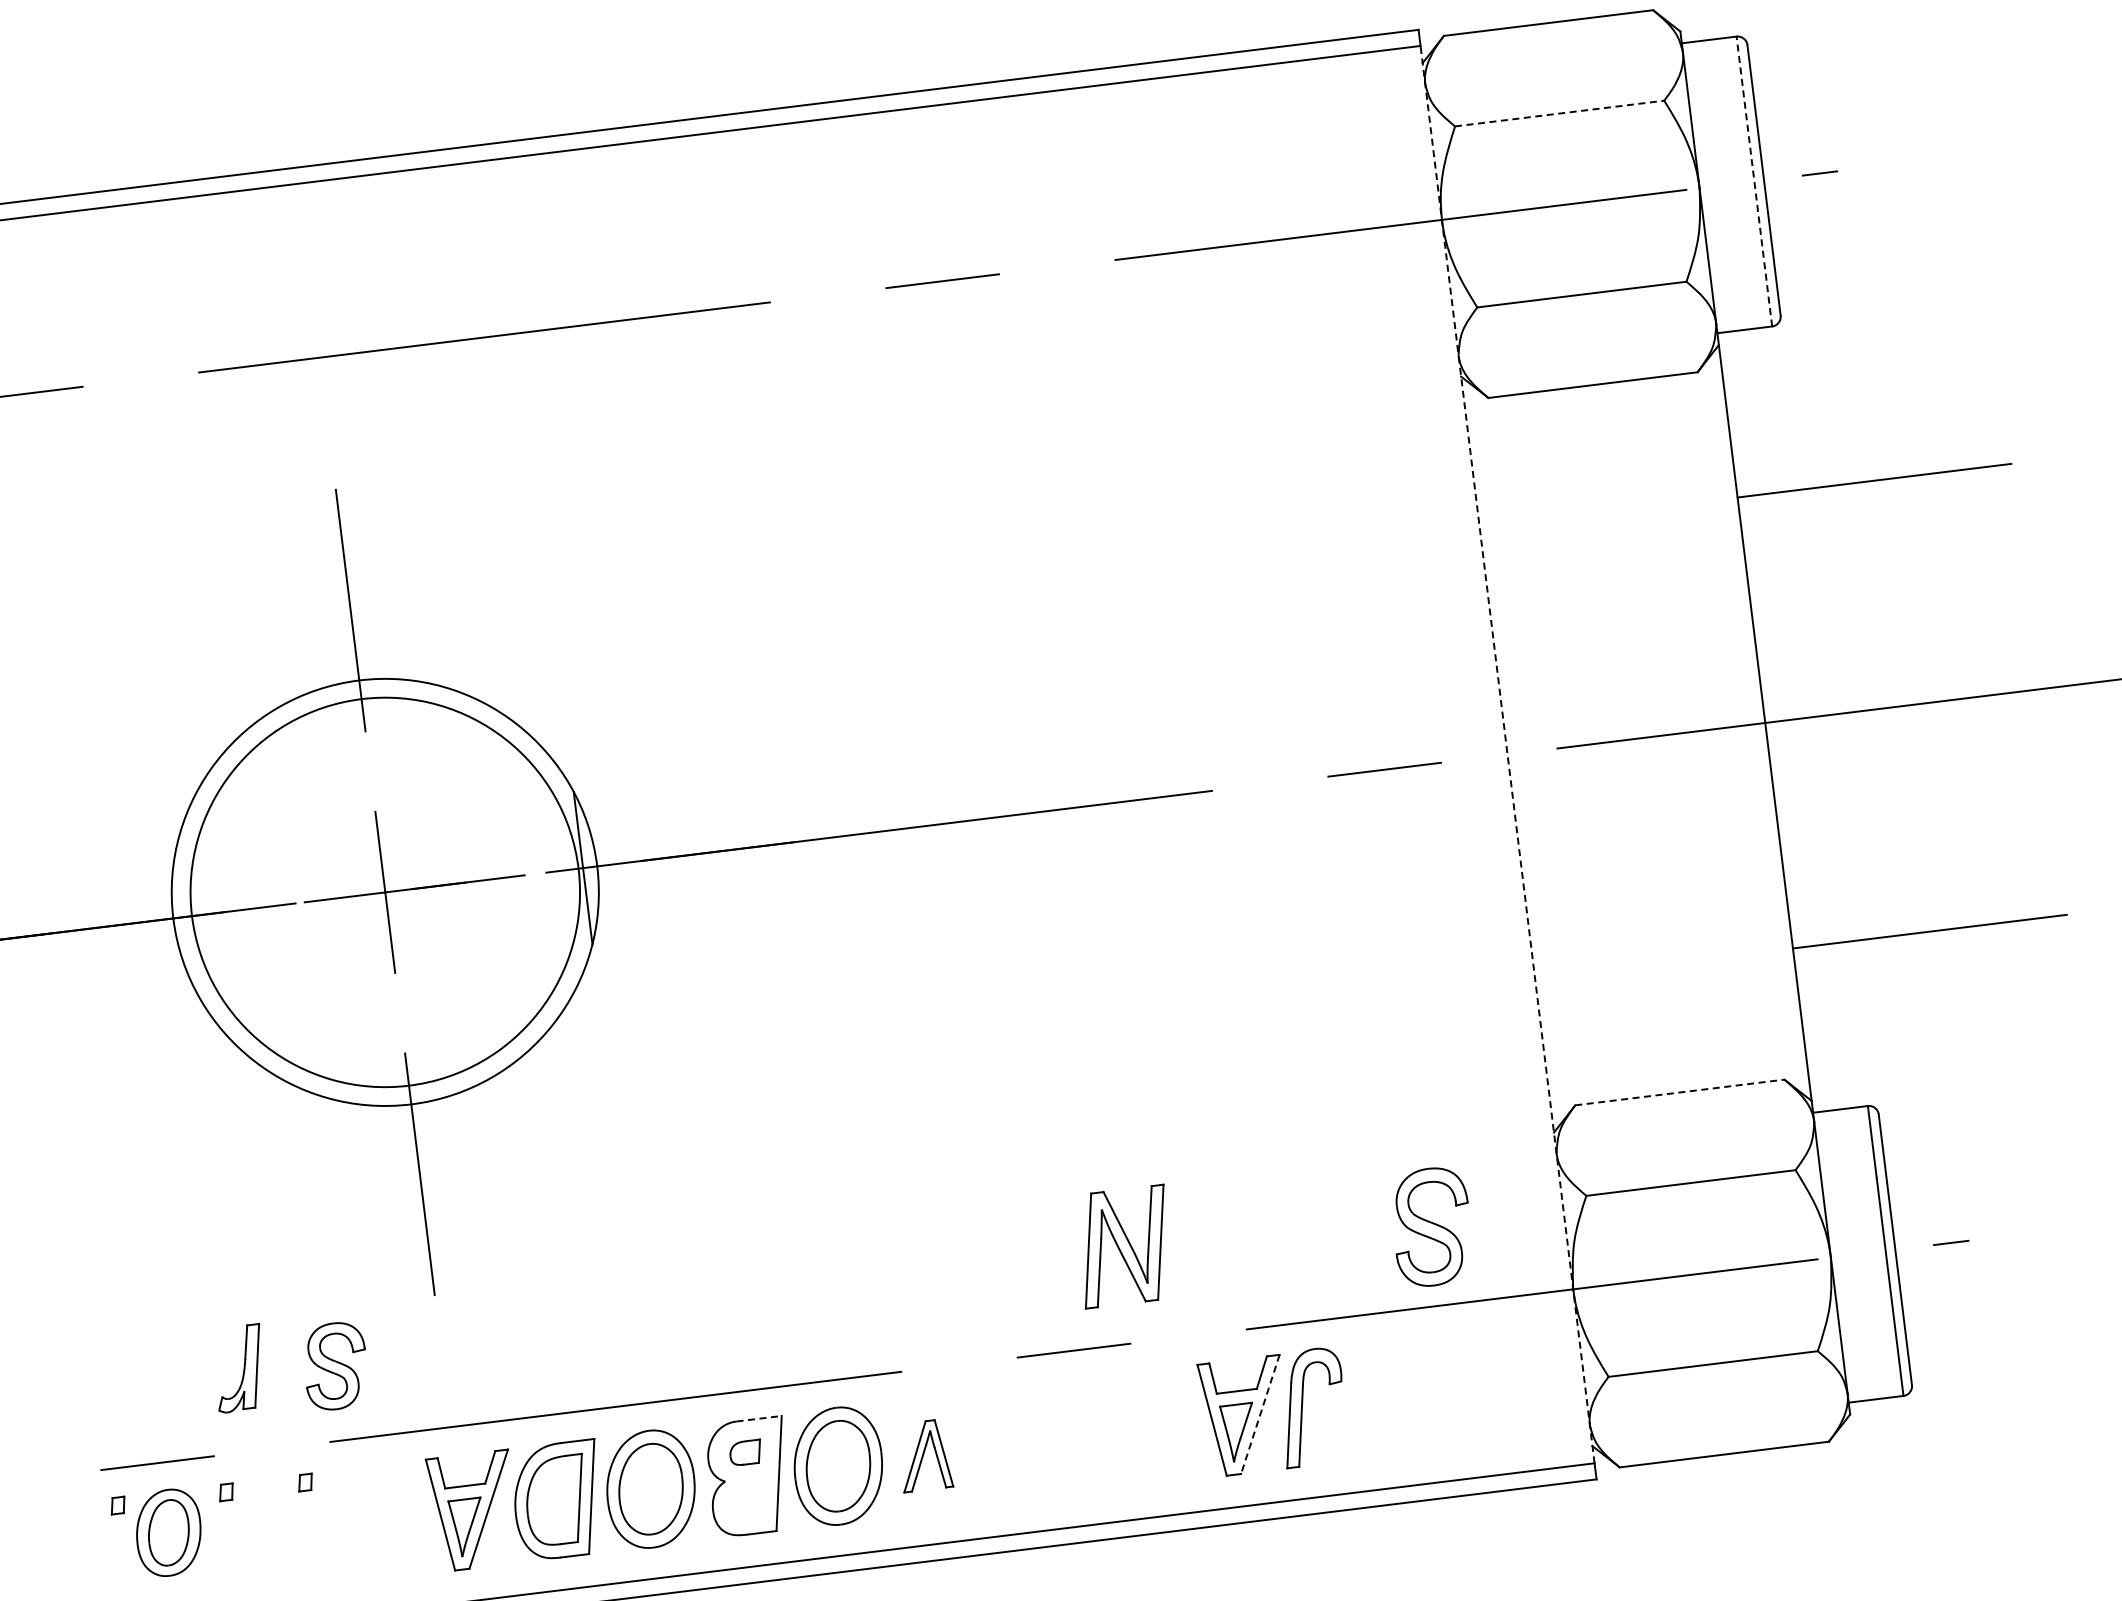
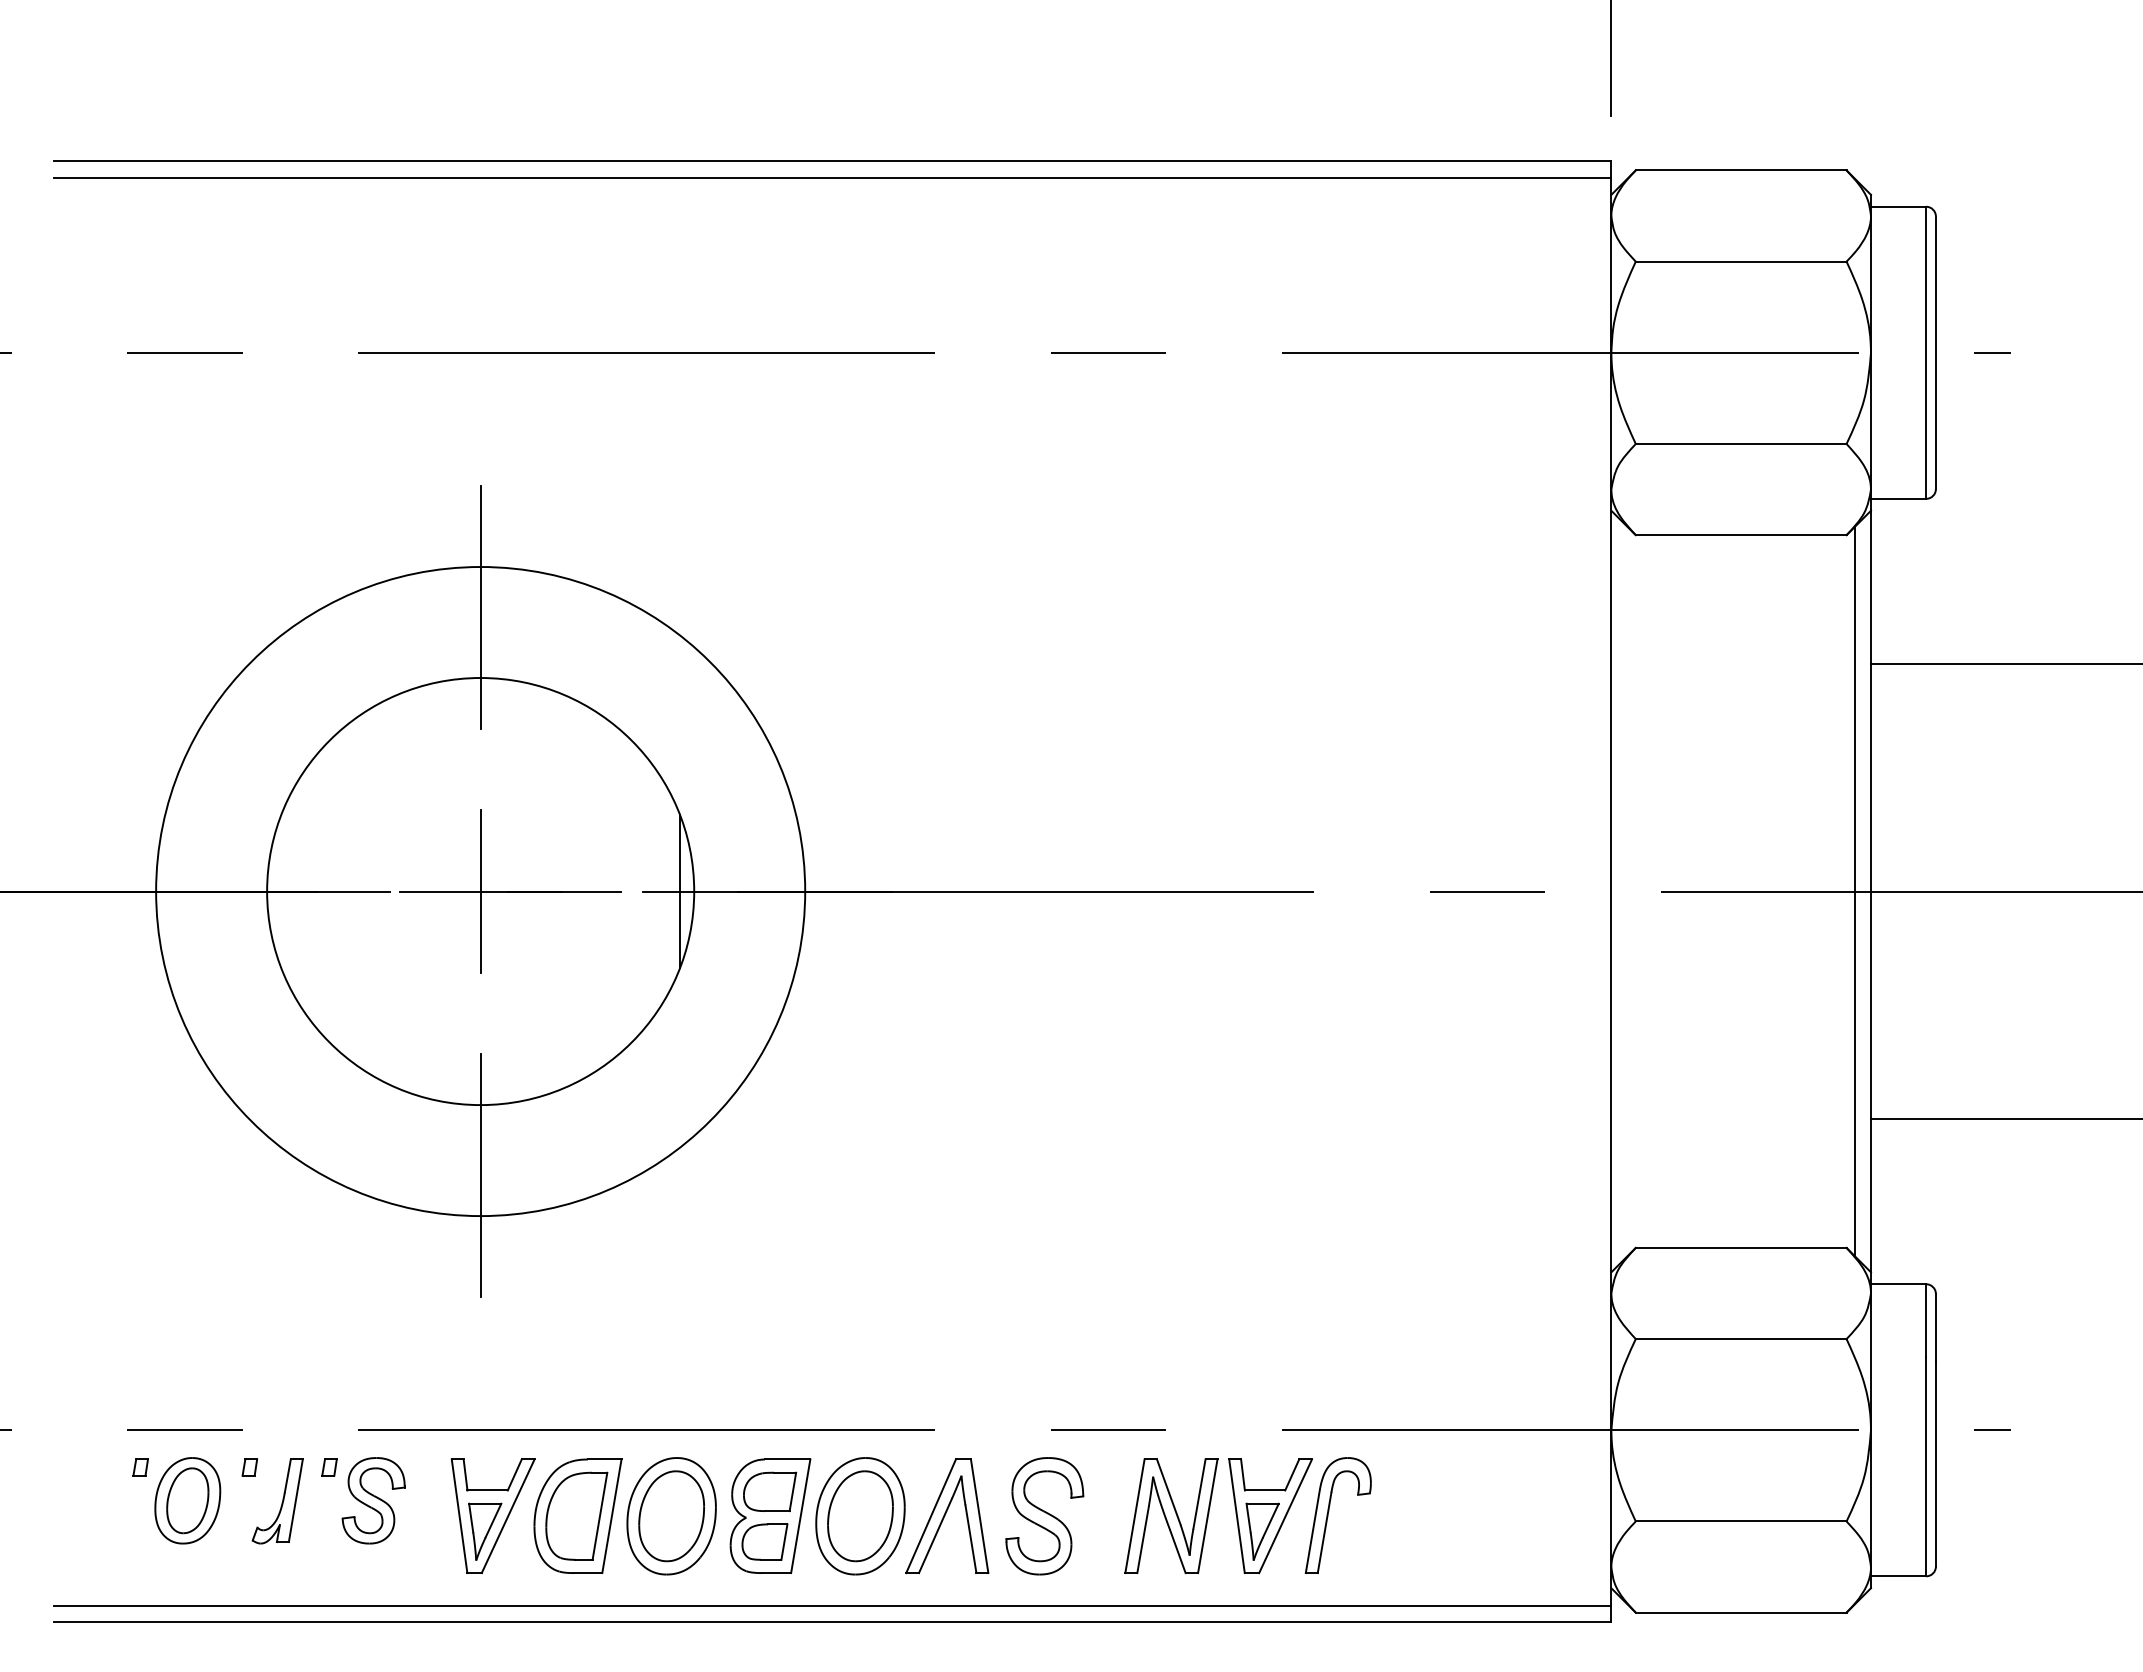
line: (1559, 113) -> (1741, 261), dashed -> solid
line: (1754, 181) -> (1926, 352), dashed -> solid
line: (1748, 724) -> (1854, 891), added
line: (1507, 754) -> (1611, 891), dashed -> solid
circle: (385, 892) -> (480, 891), size x1.67
line: (1680, 1092) -> (1741, 1247), dashed -> solid
part: (1431, 1227) -> (1044, 1516), moved
part: (1124, 1246) -> (1171, 1516), moved
part: (335, 1365) -> (373, 1500), moved
part: (239, 1368) -> (277, 1501), moved
line: (1260, 1414) -> (1285, 1516), dashed -> solid
line: (759, 1418) -> (787, 1459), dashed -> solid
part: (746, 1452) -> (770, 1491), size x1.67
part: (924, 1455) -> (947, 1516), size x1.67
part: (746, 1502) -> (764, 1541), added

